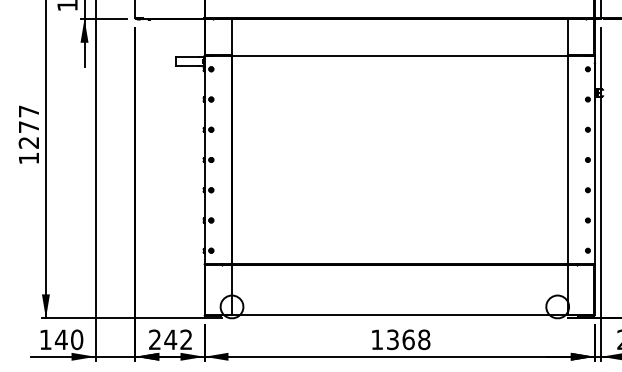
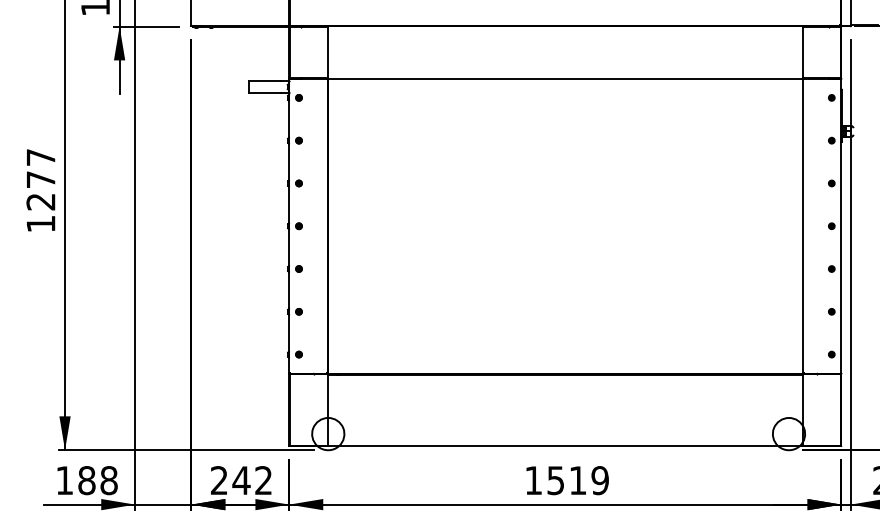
text: (68, 339) -> (96, 480), 140 -> 188
text: (408, 339) -> (577, 480), 1368 -> 1519

